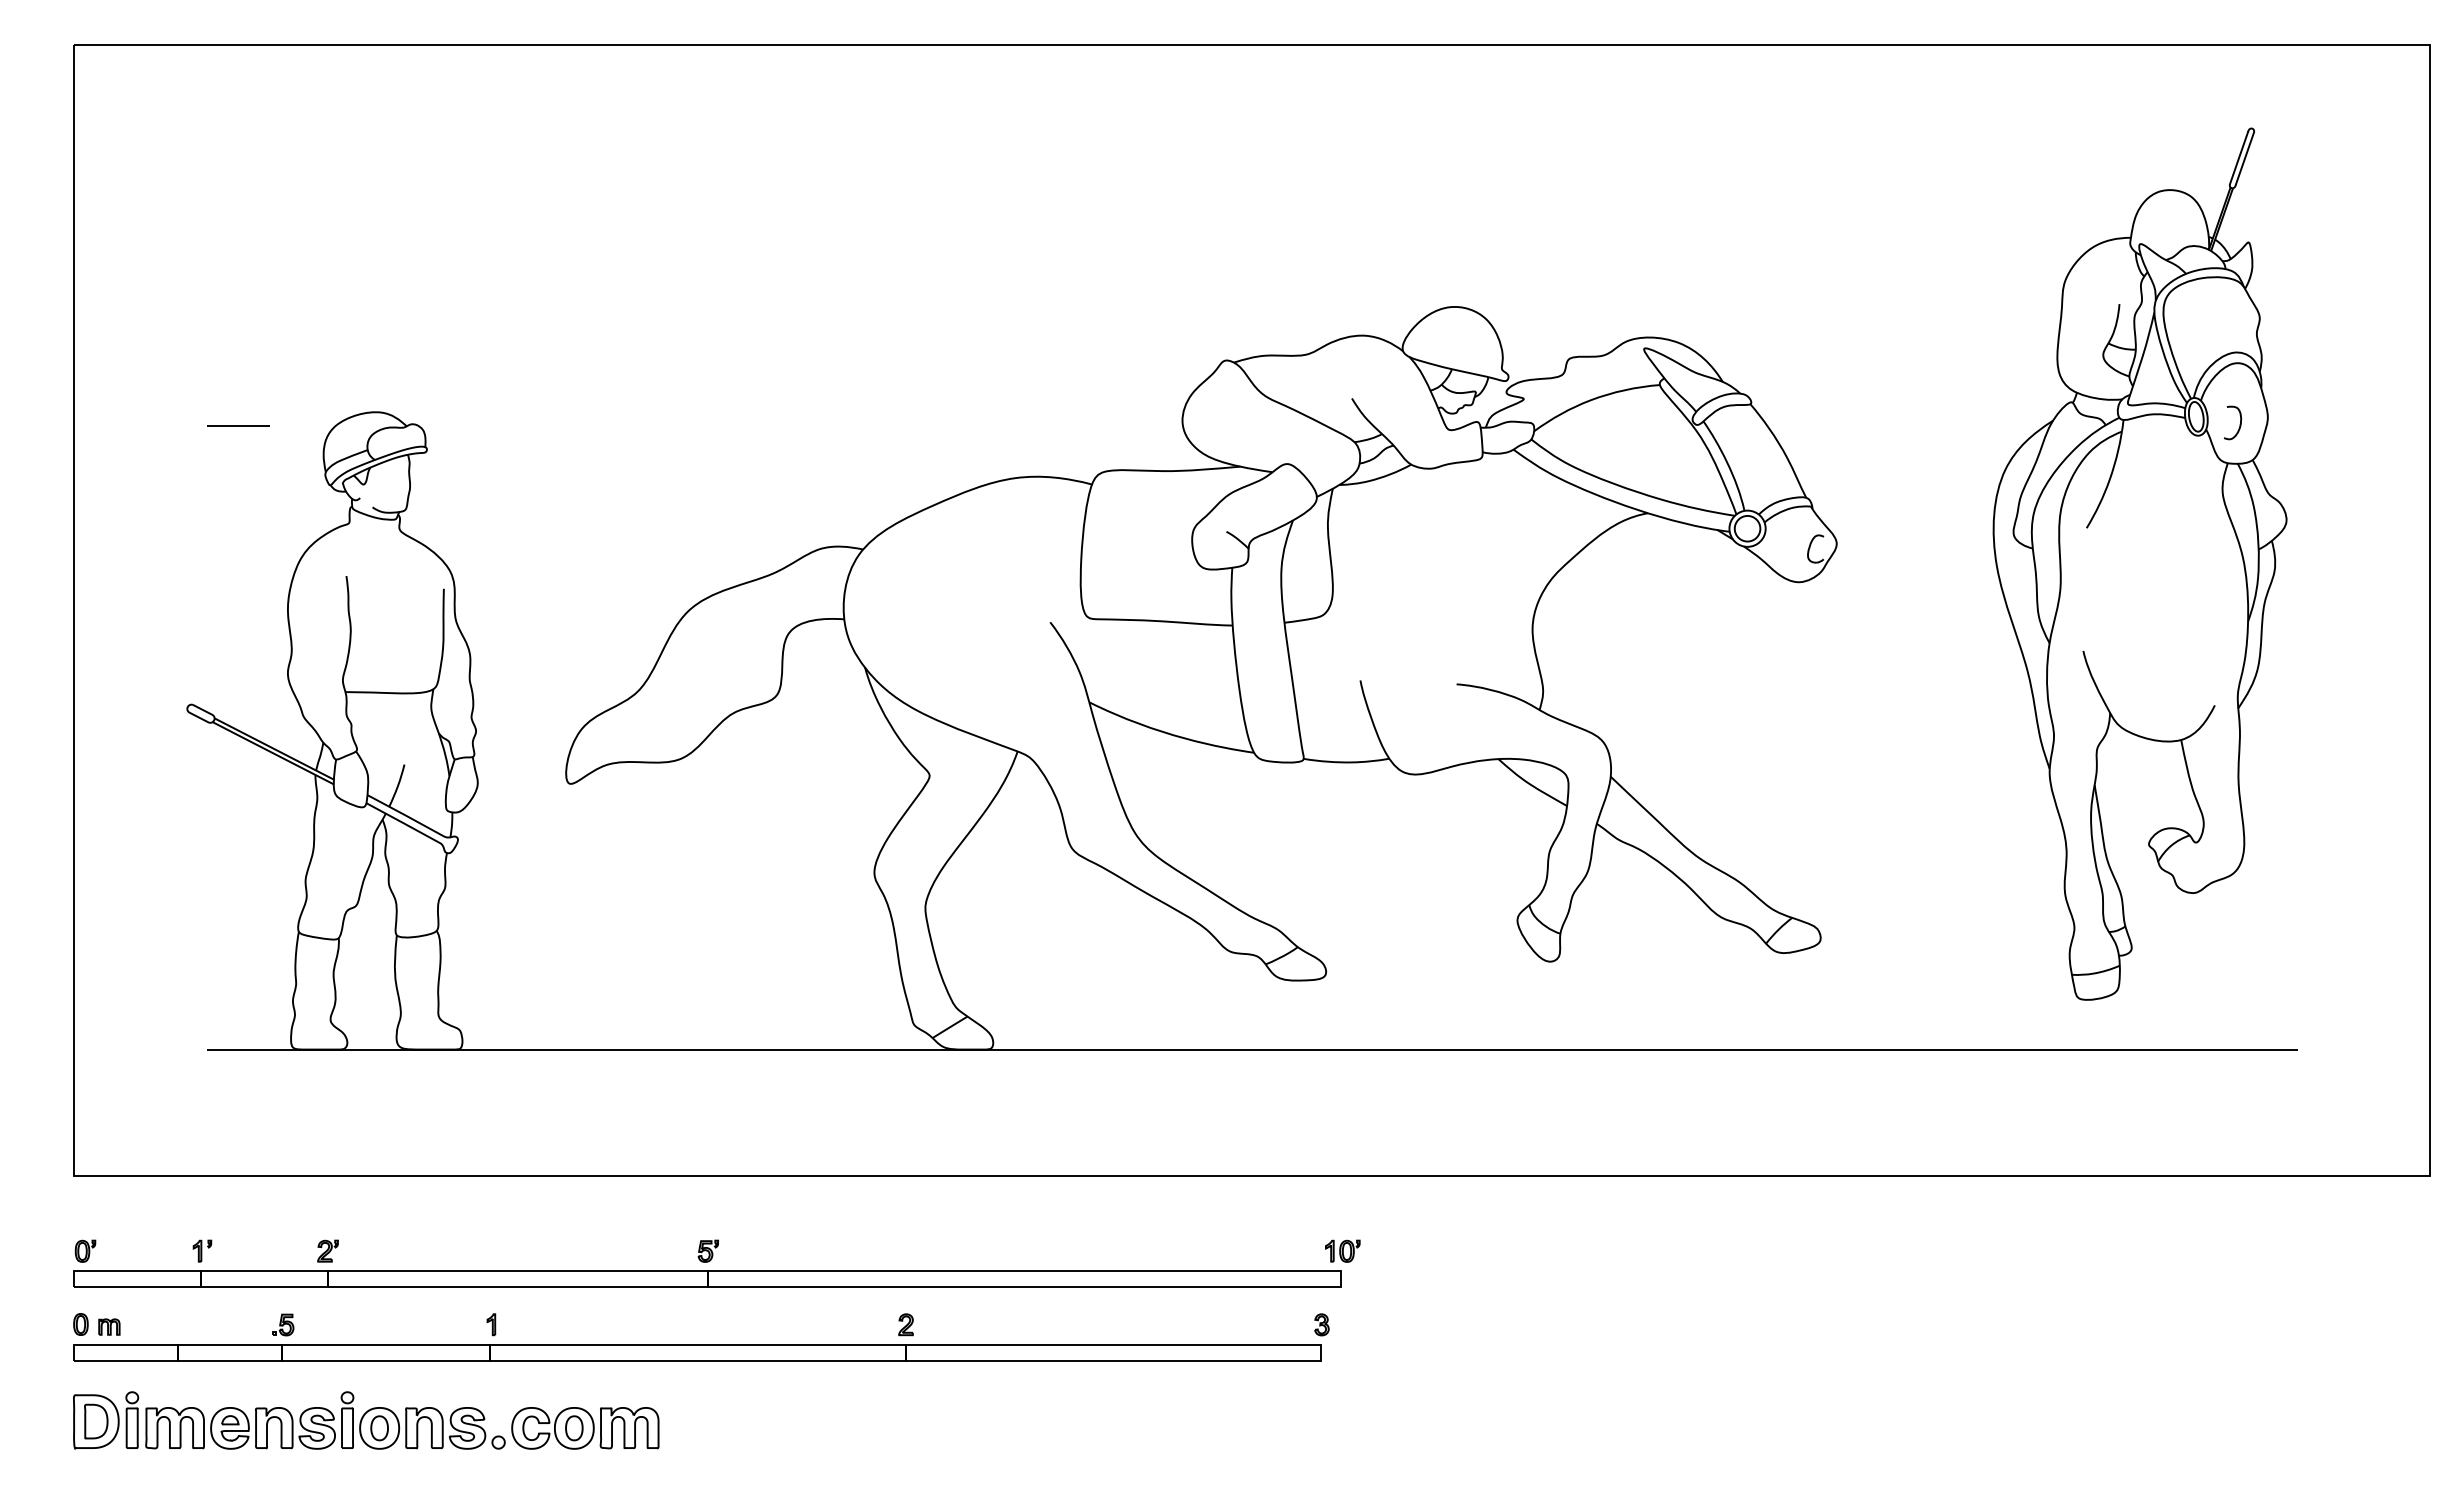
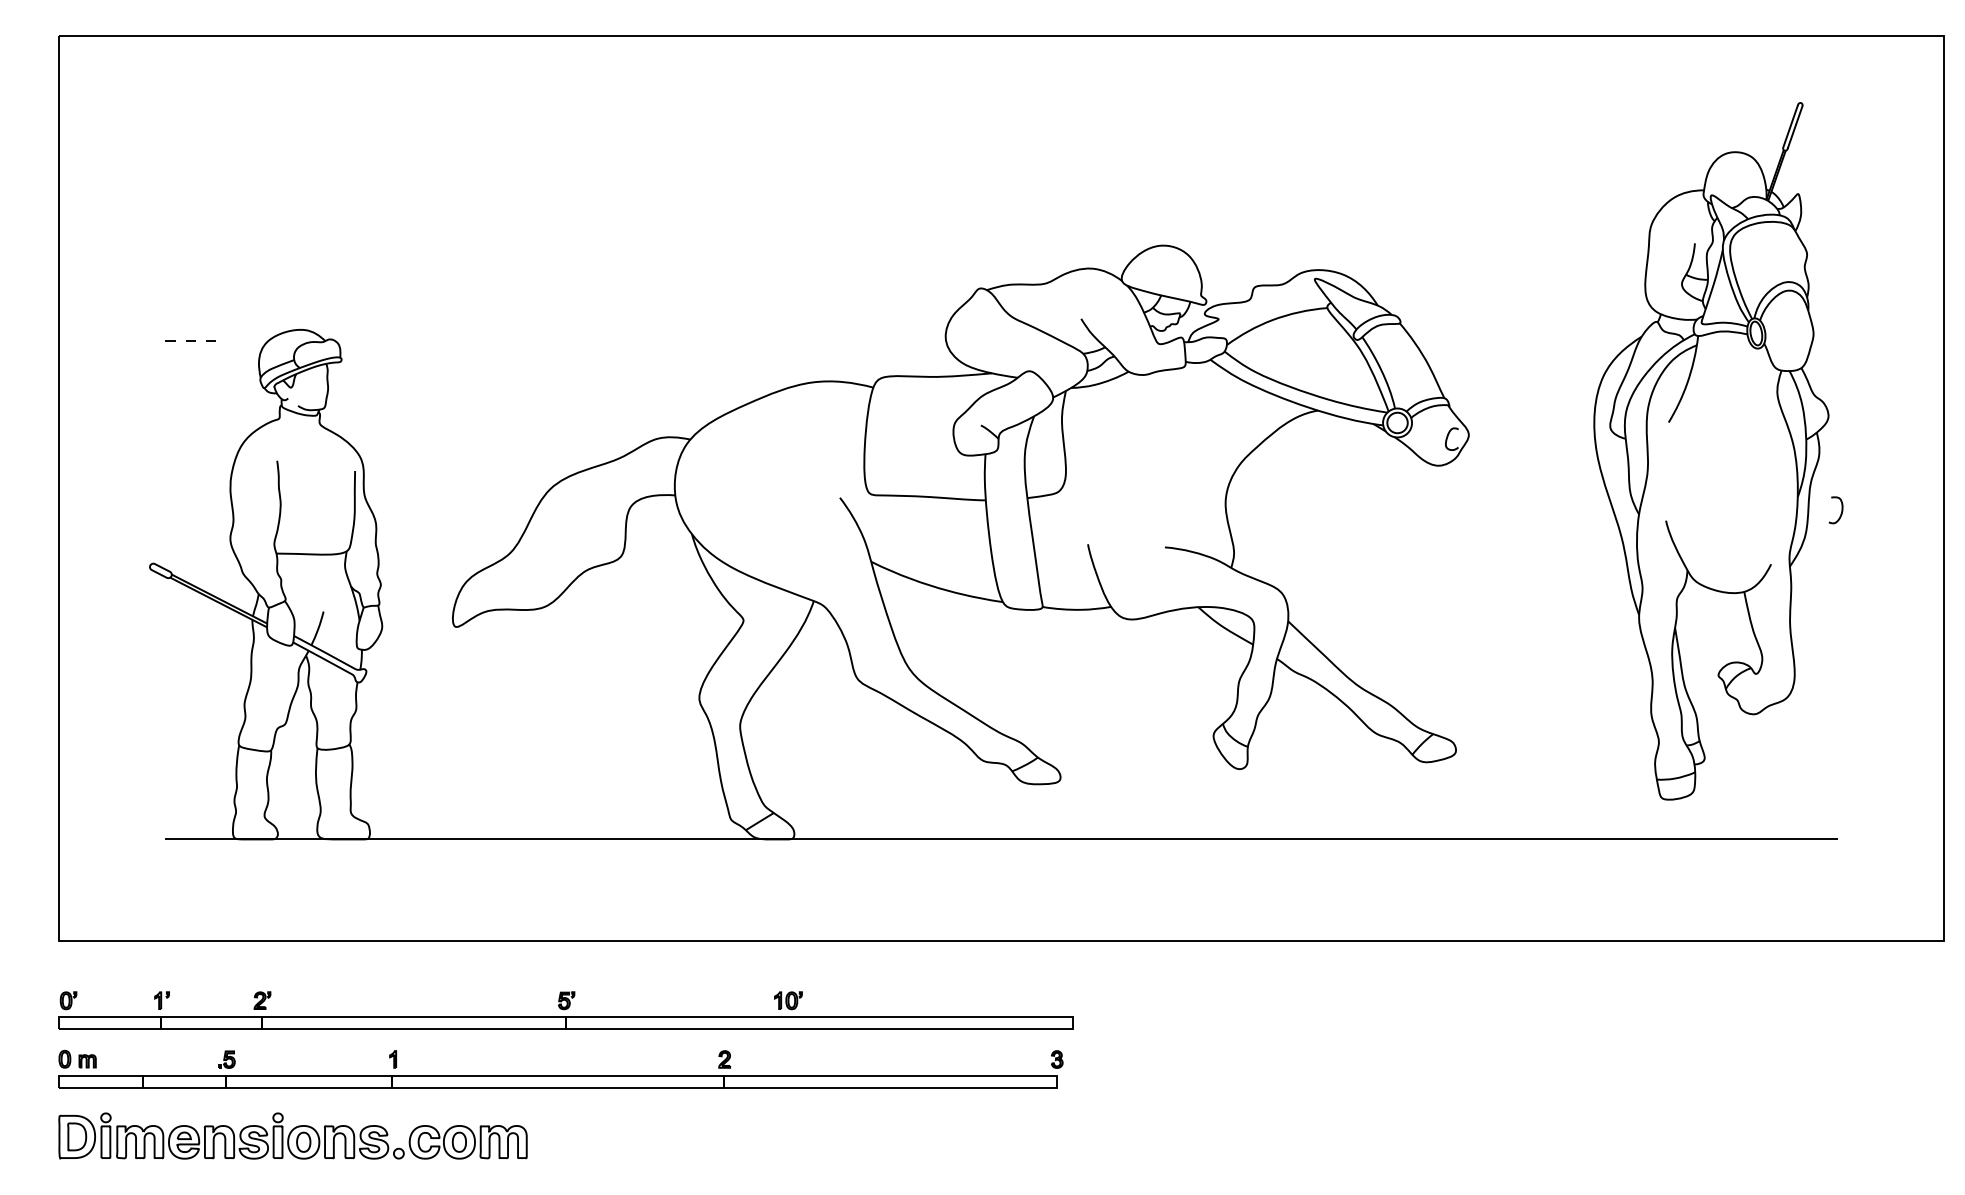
curve: (2239, 424) -> (1841, 511), moved
line: (238, 426) -> (190, 341), solid -> dashed
part: (1342, 1250) -> (788, 1000), moved

